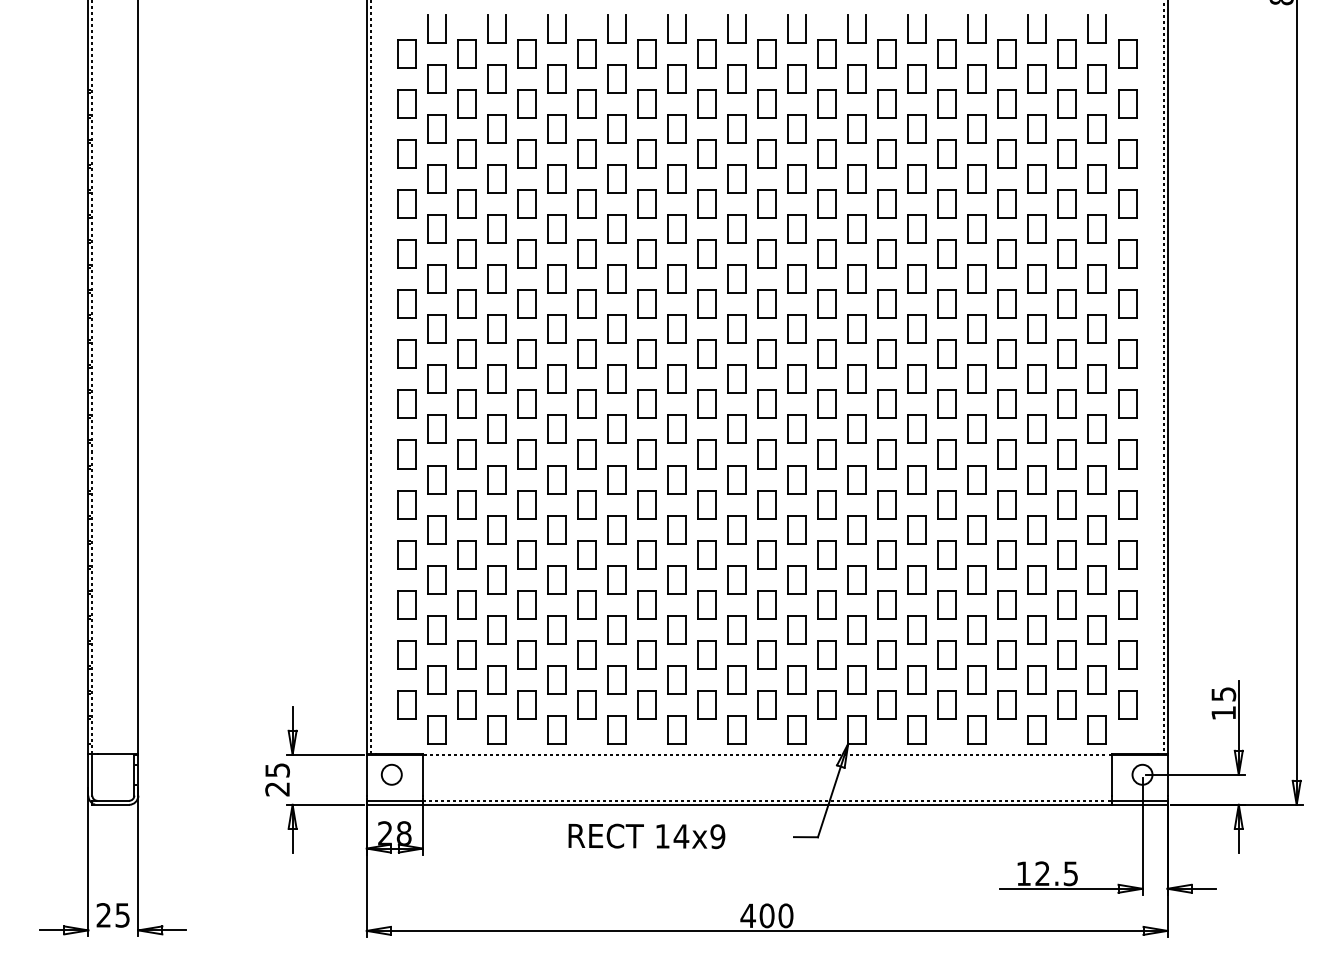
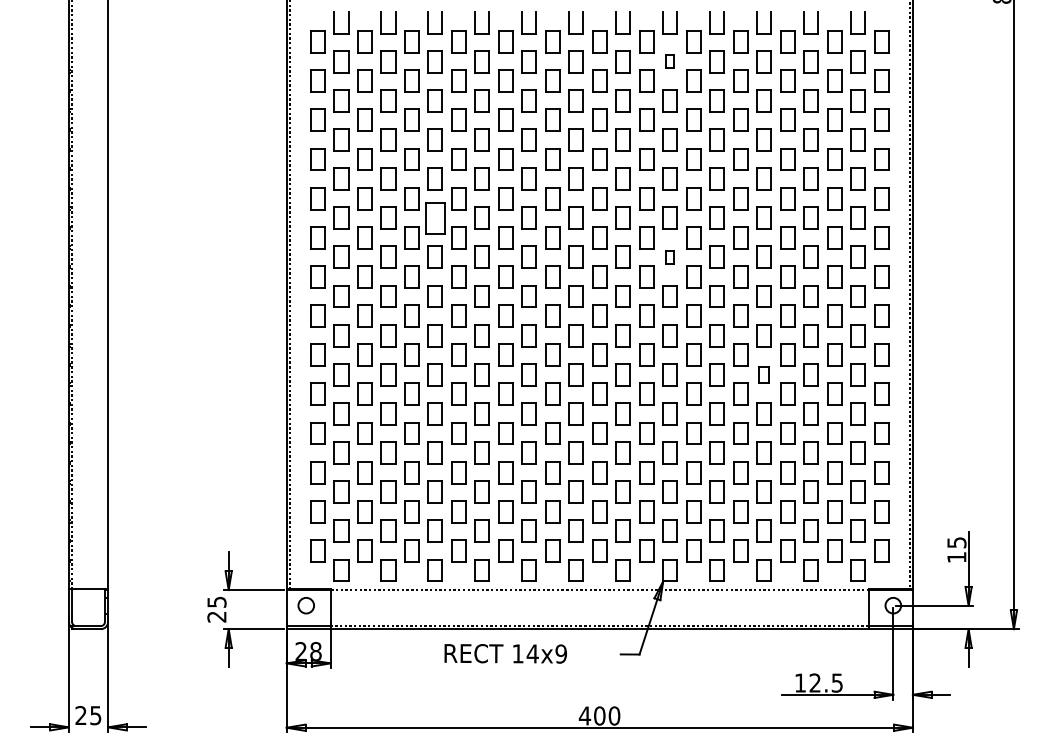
part: (856, 78) -> (669, 61), size x0.6
part: (556, 278) -> (435, 217), size x1.4
part: (856, 328) -> (669, 256), size x0.6
part: (976, 479) -> (763, 374), size x0.7

